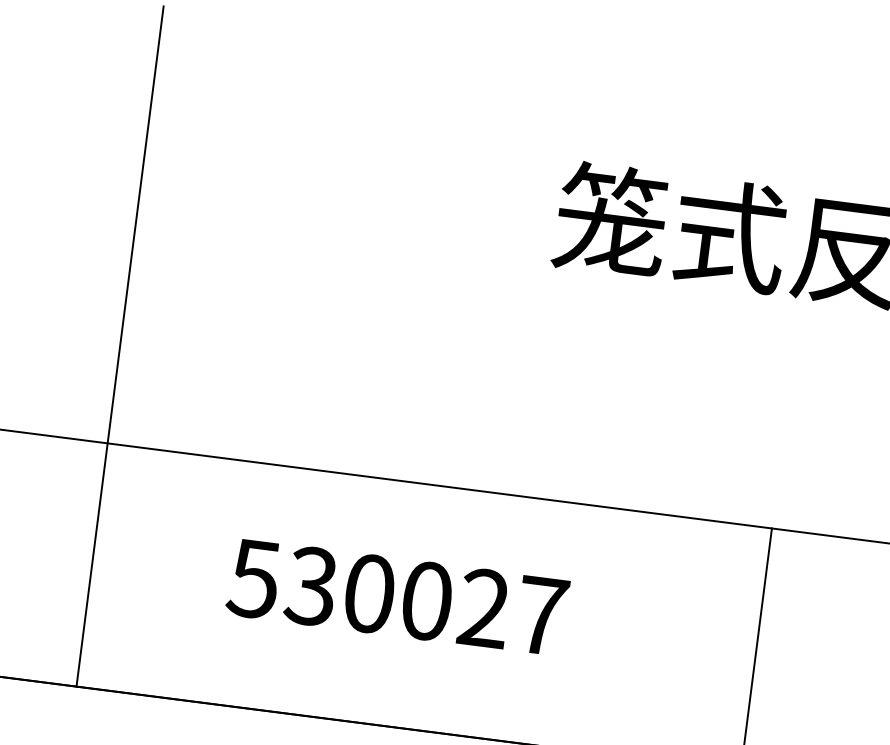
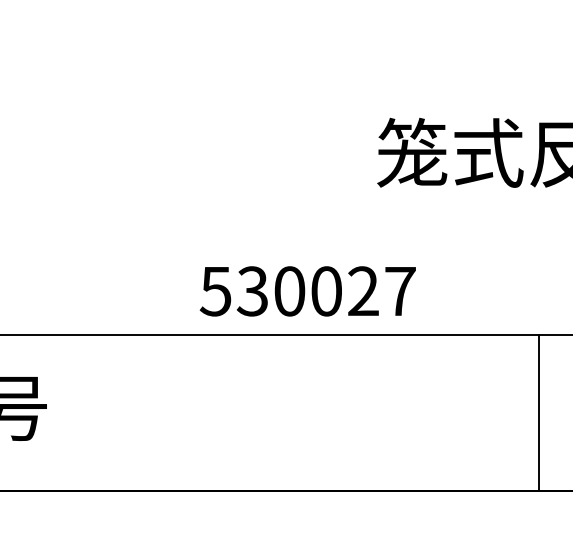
line: (120, 346) -> (112, 272), removed
text: (397, 597) -> (307, 291), moved

